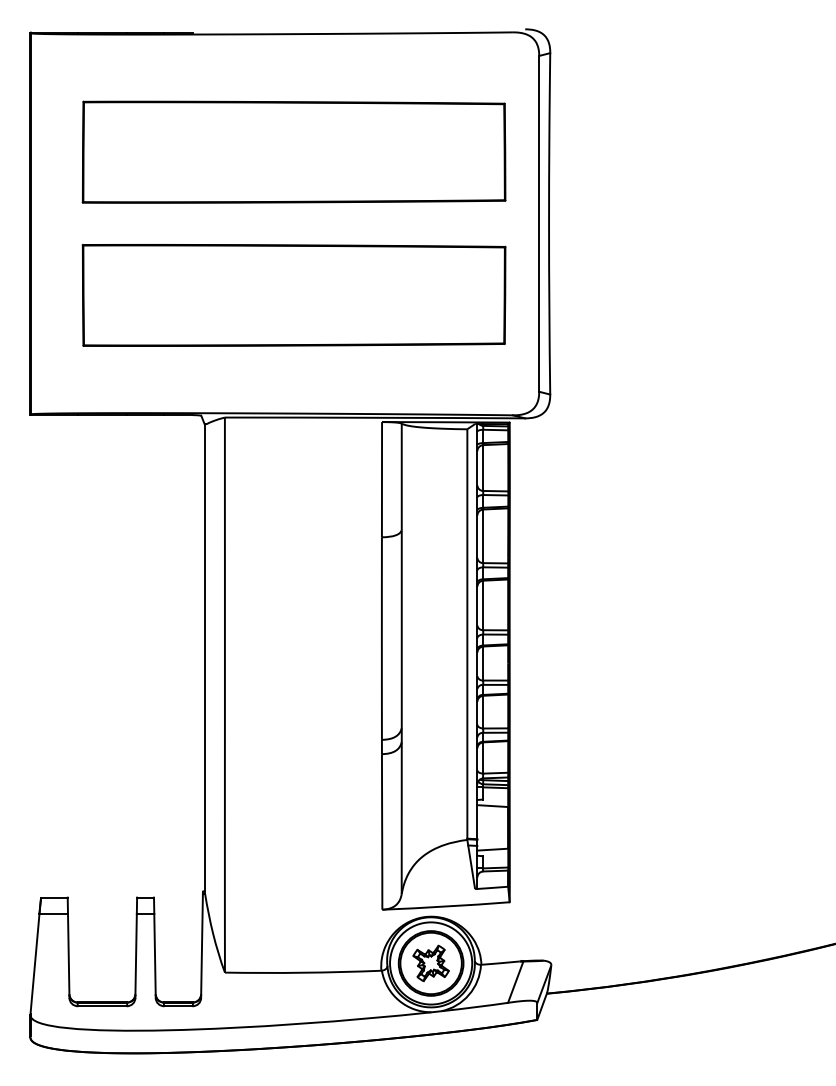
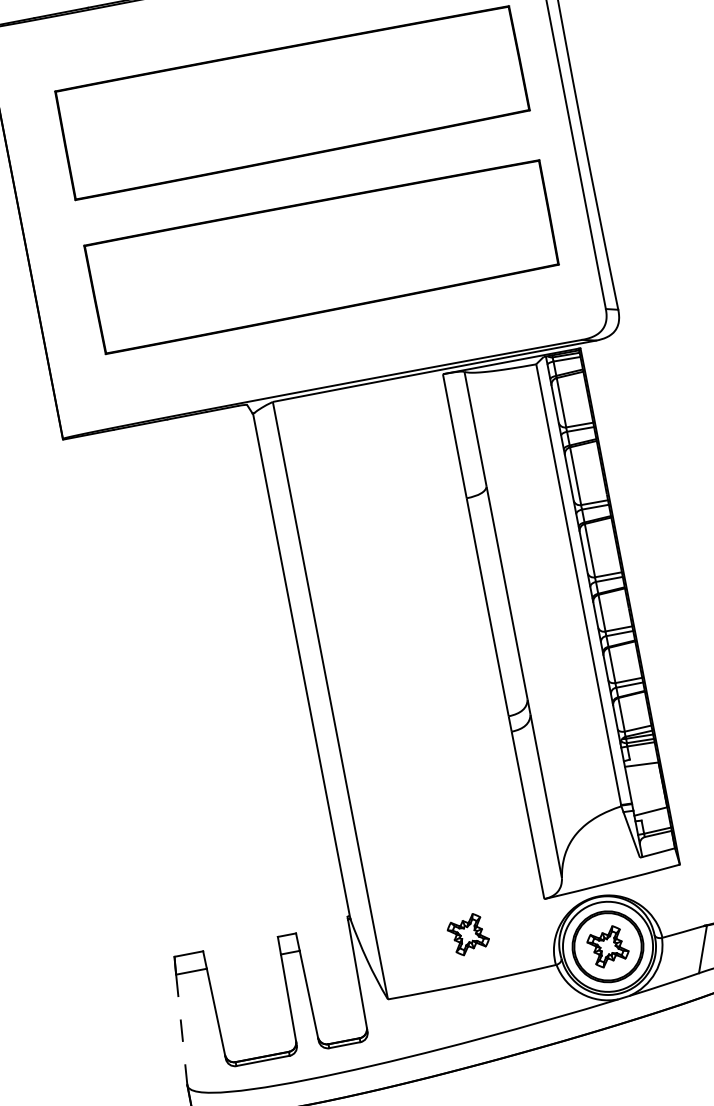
part: (307, 928) -> (467, 934), added
line: (34, 964) -> (181, 1030), solid -> dashed

